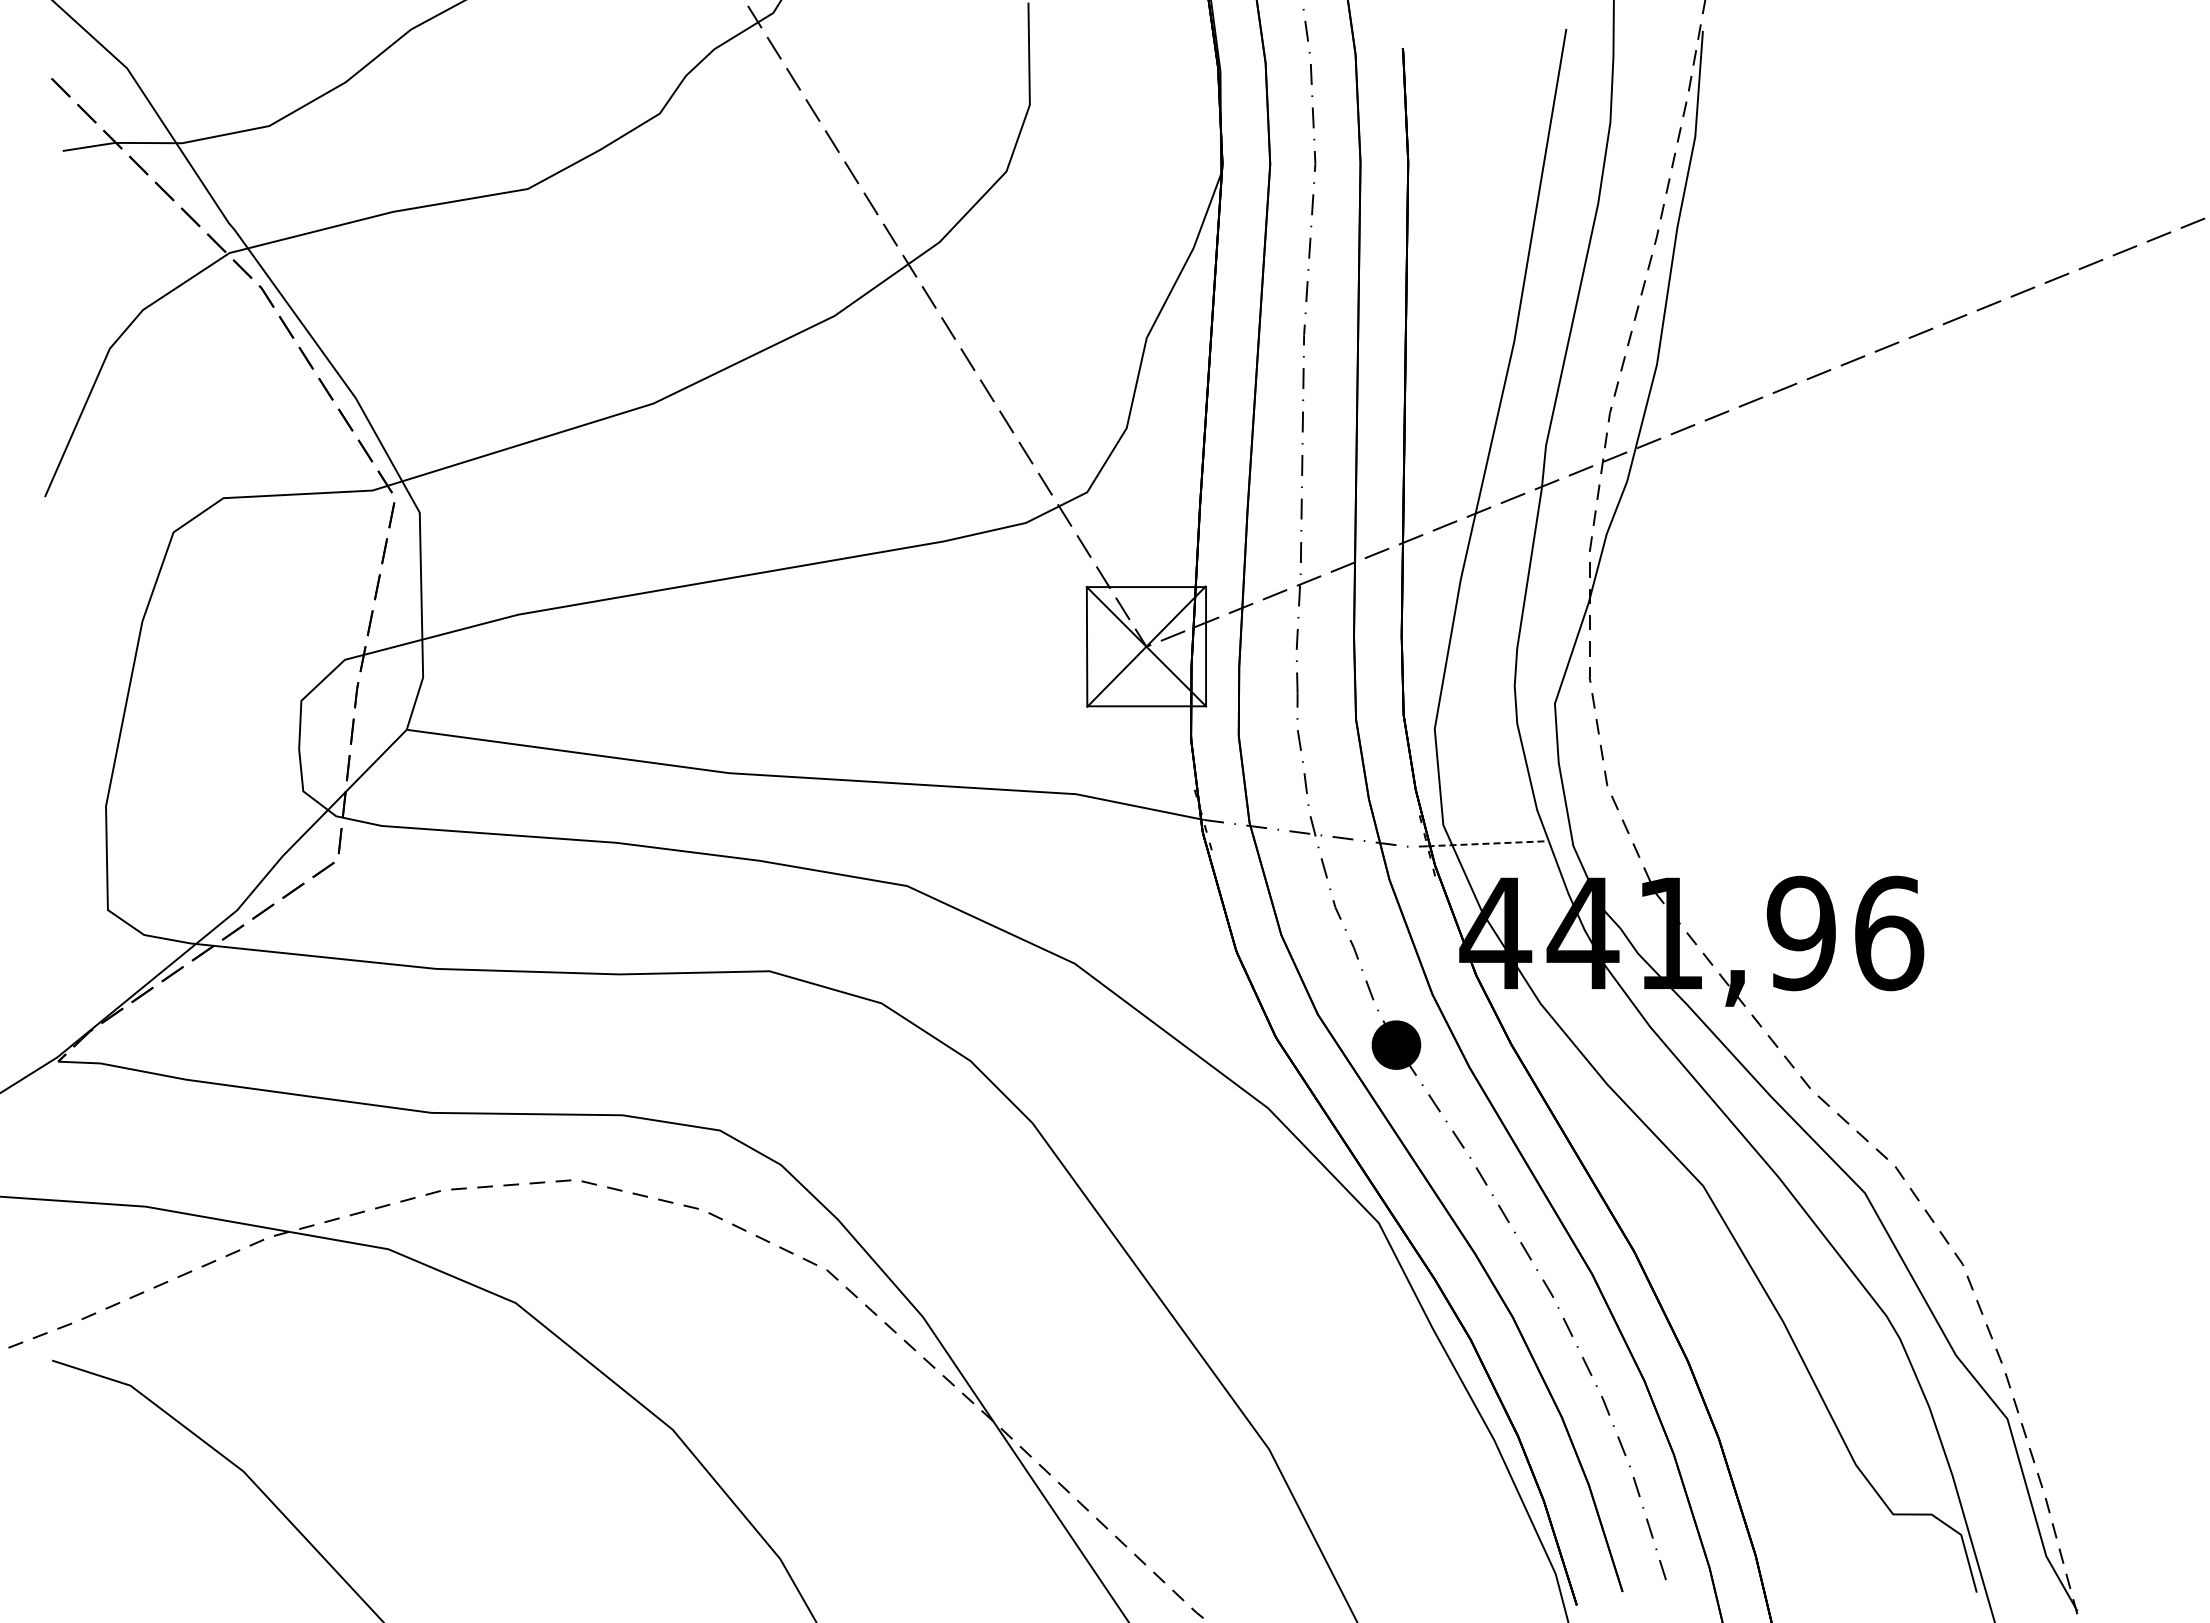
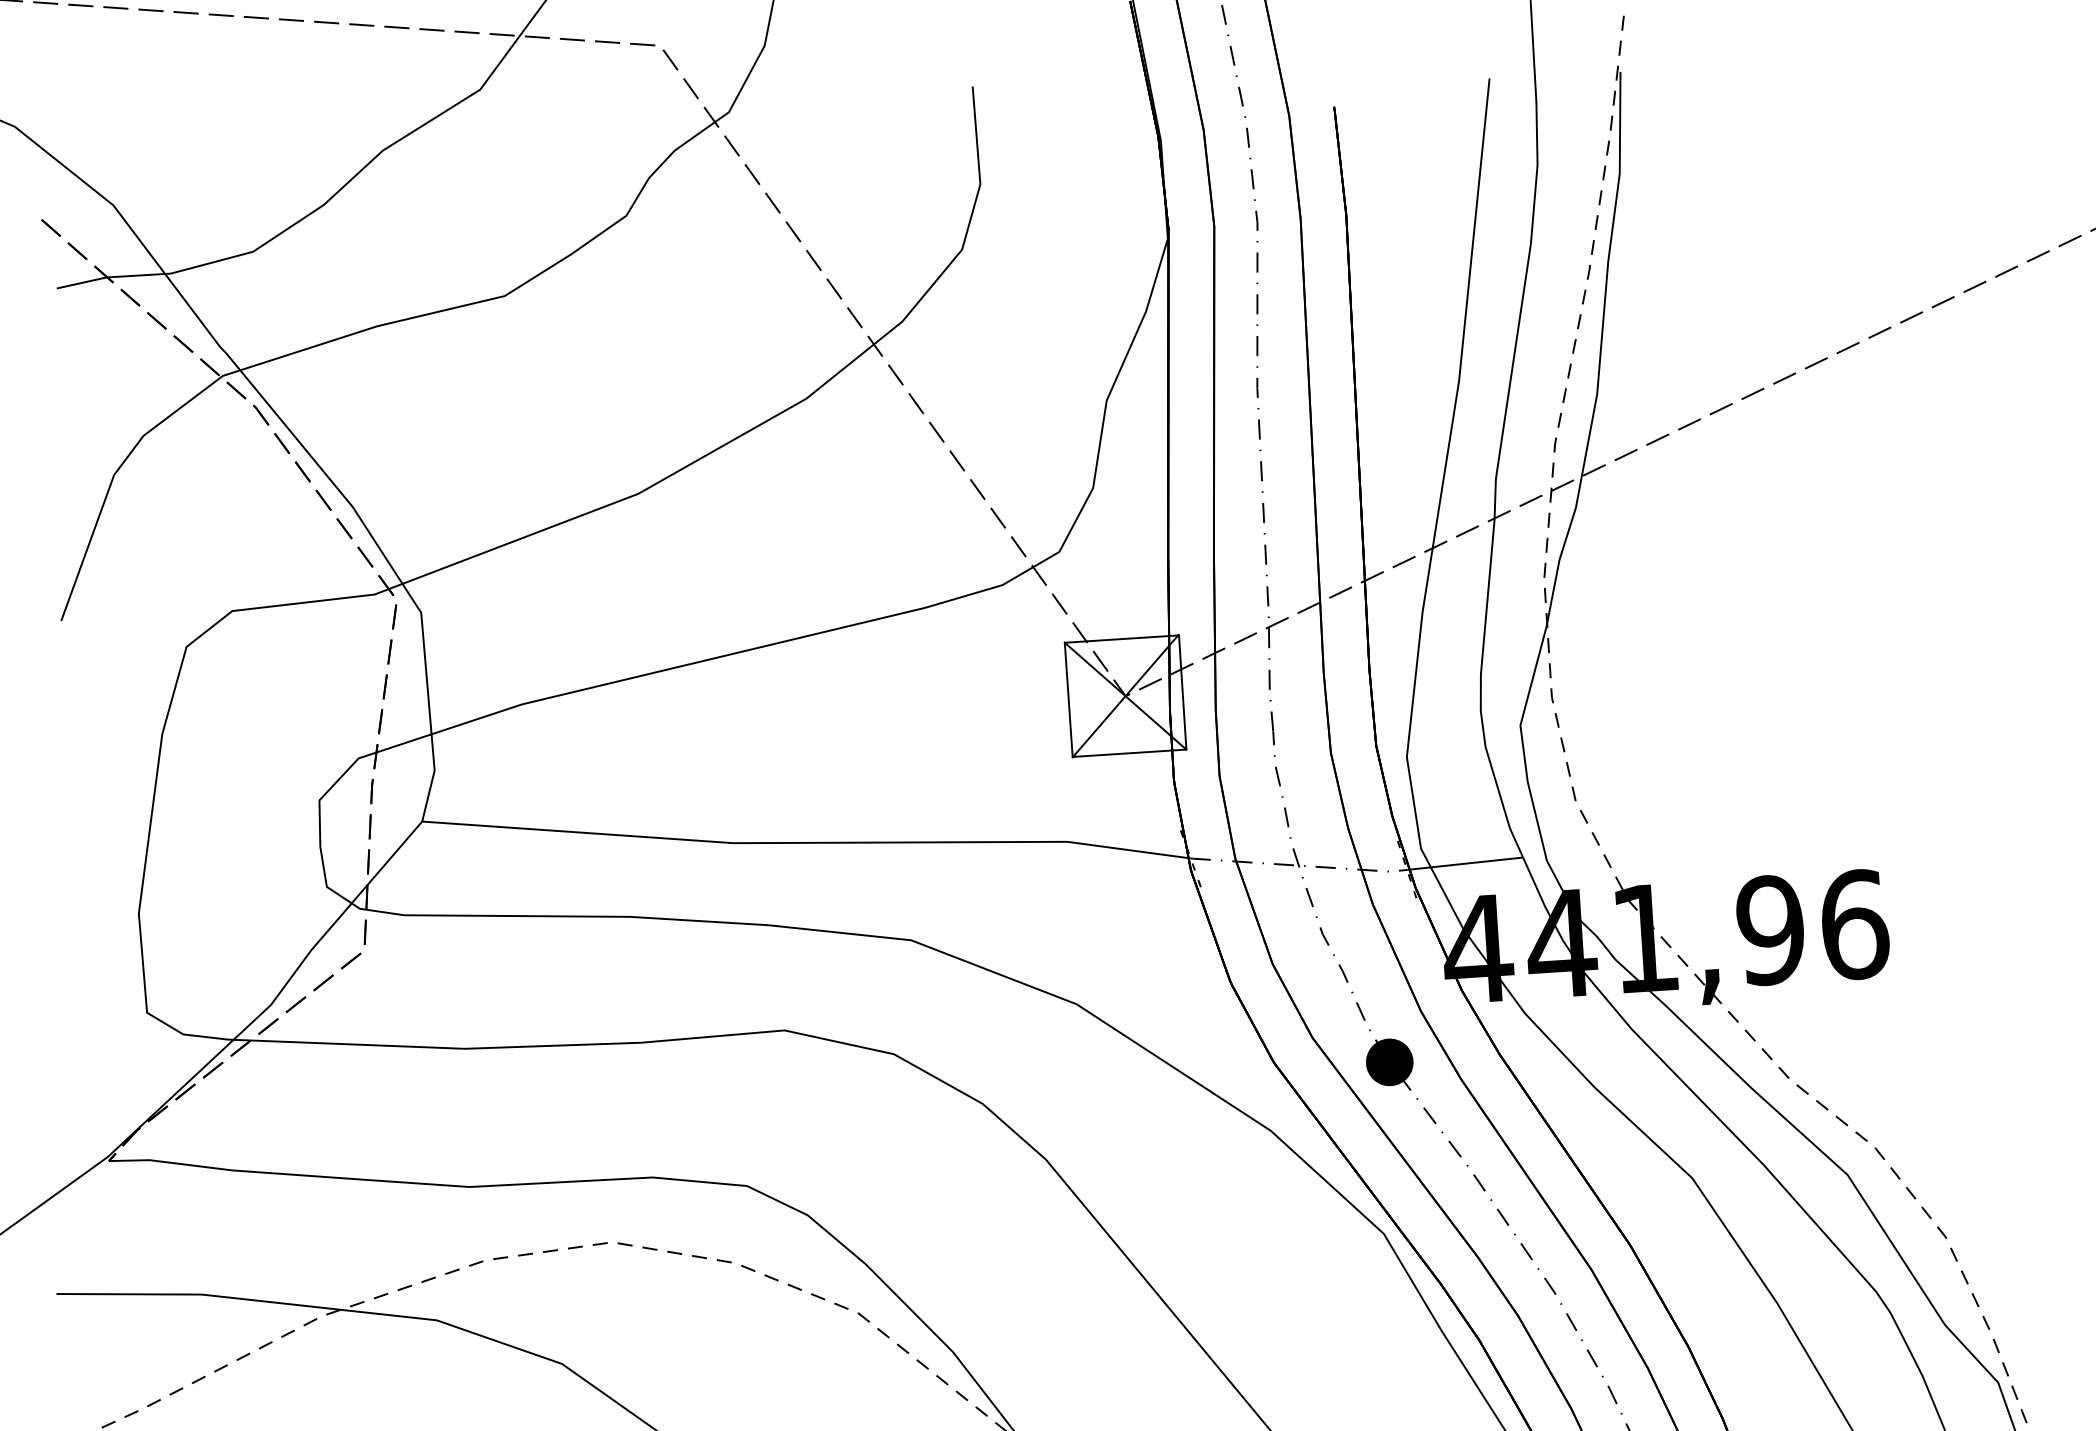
line: (1488, 843) -> (1465, 863), dashed -> solid

